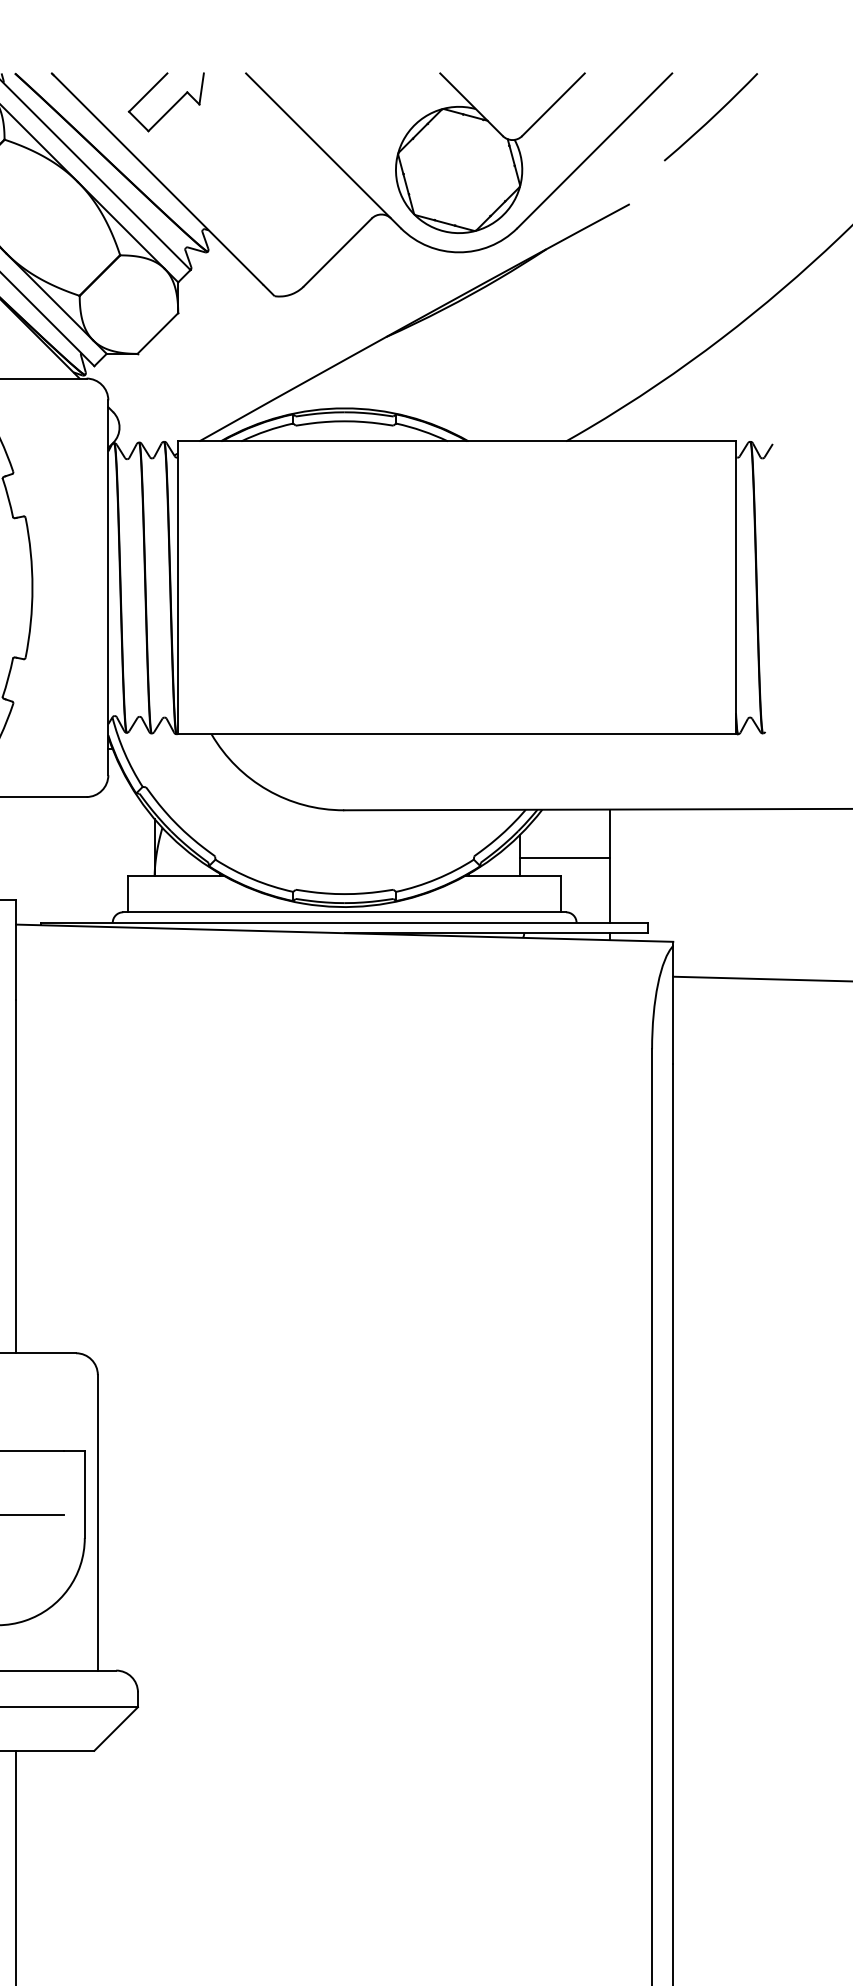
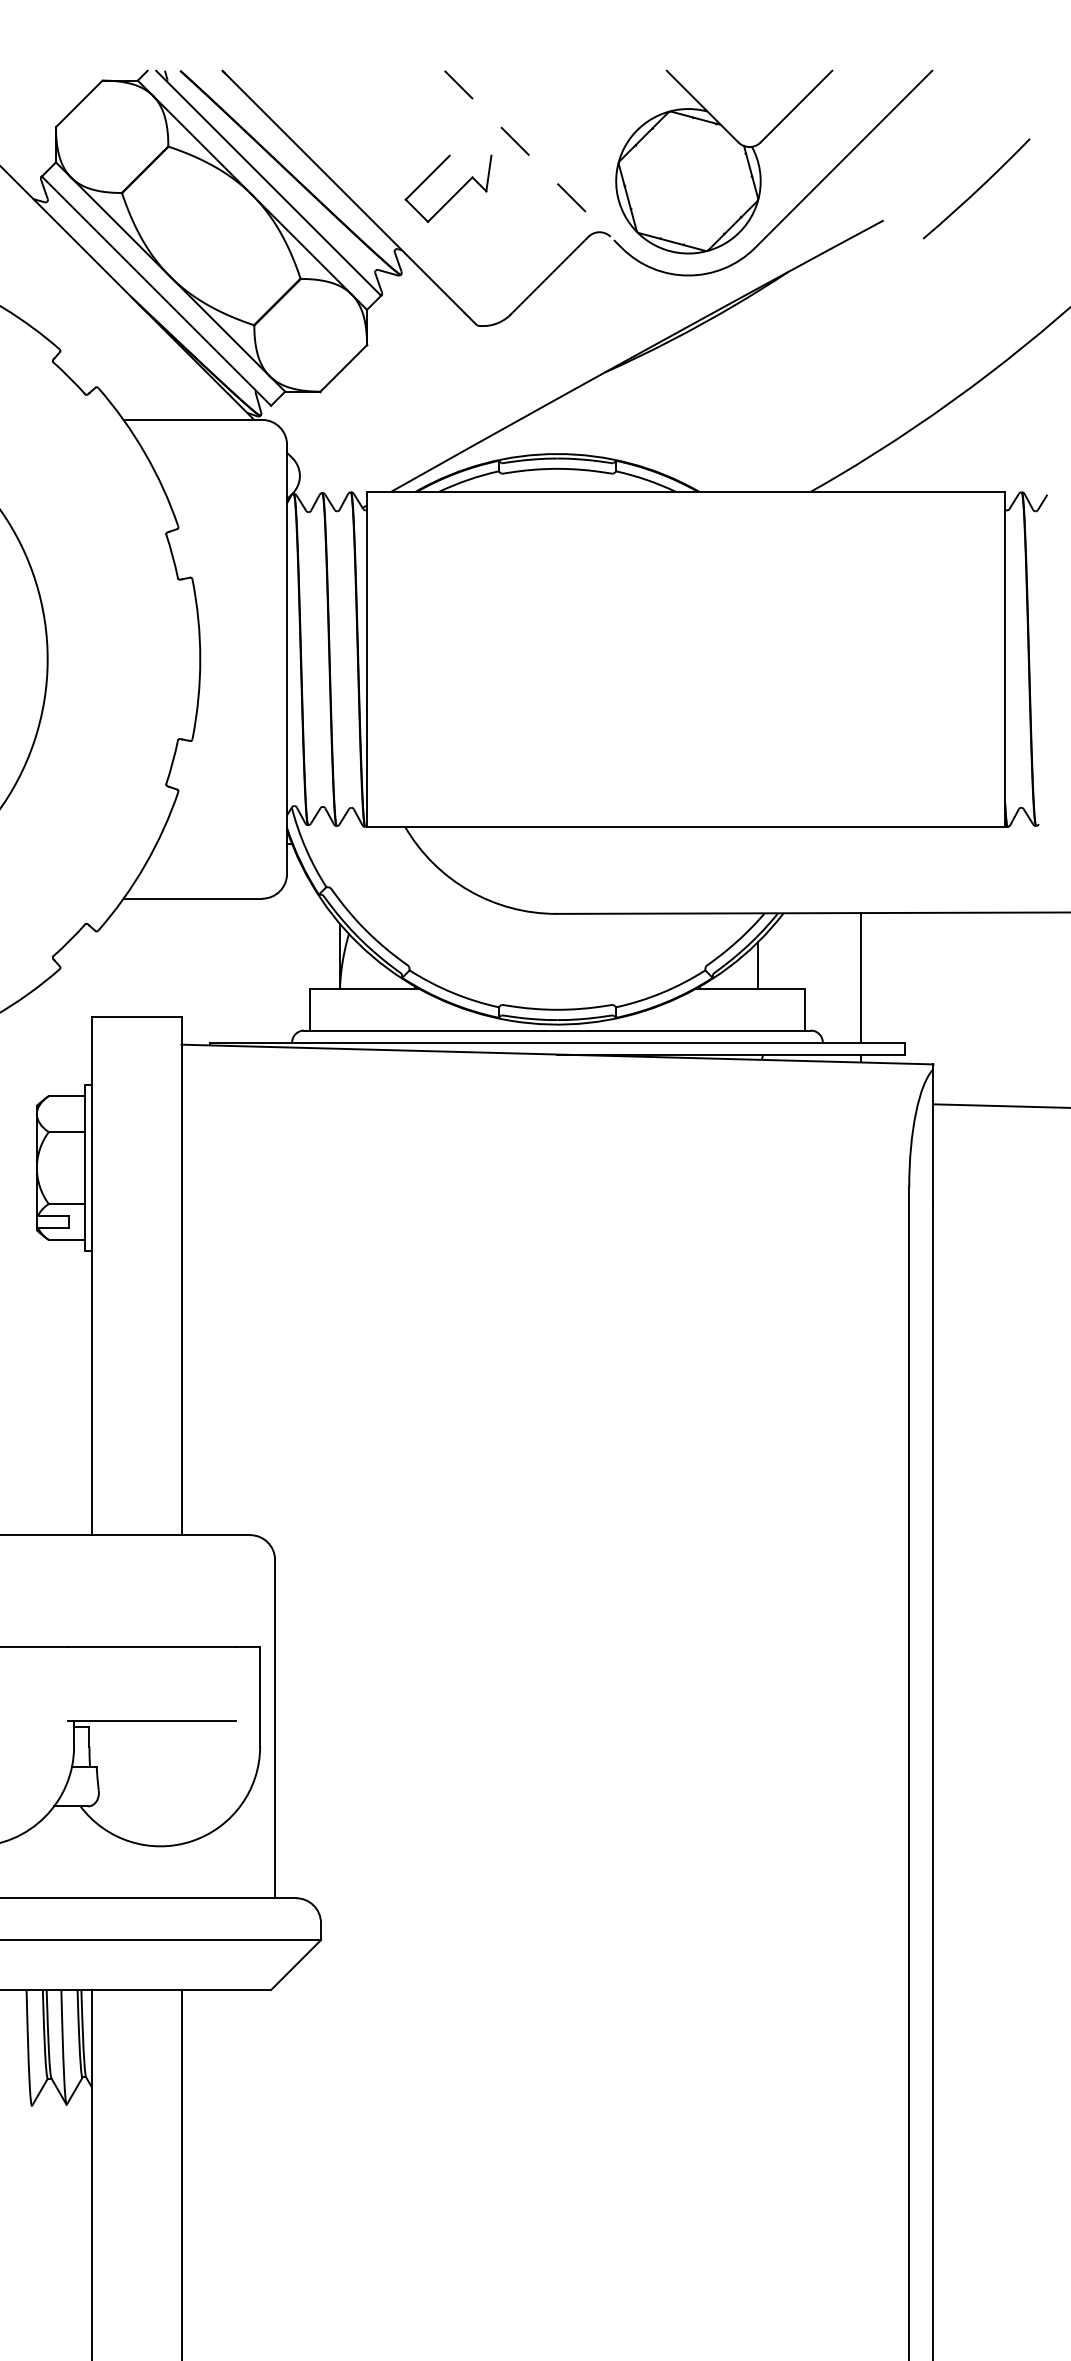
part: (171, 107) -> (454, 194), moved
curve: (711, 117) -> (977, 189), moved
line: (323, 150) -> (533, 159), solid -> dashed
line: (564, 858) -> (808, 968), removed

